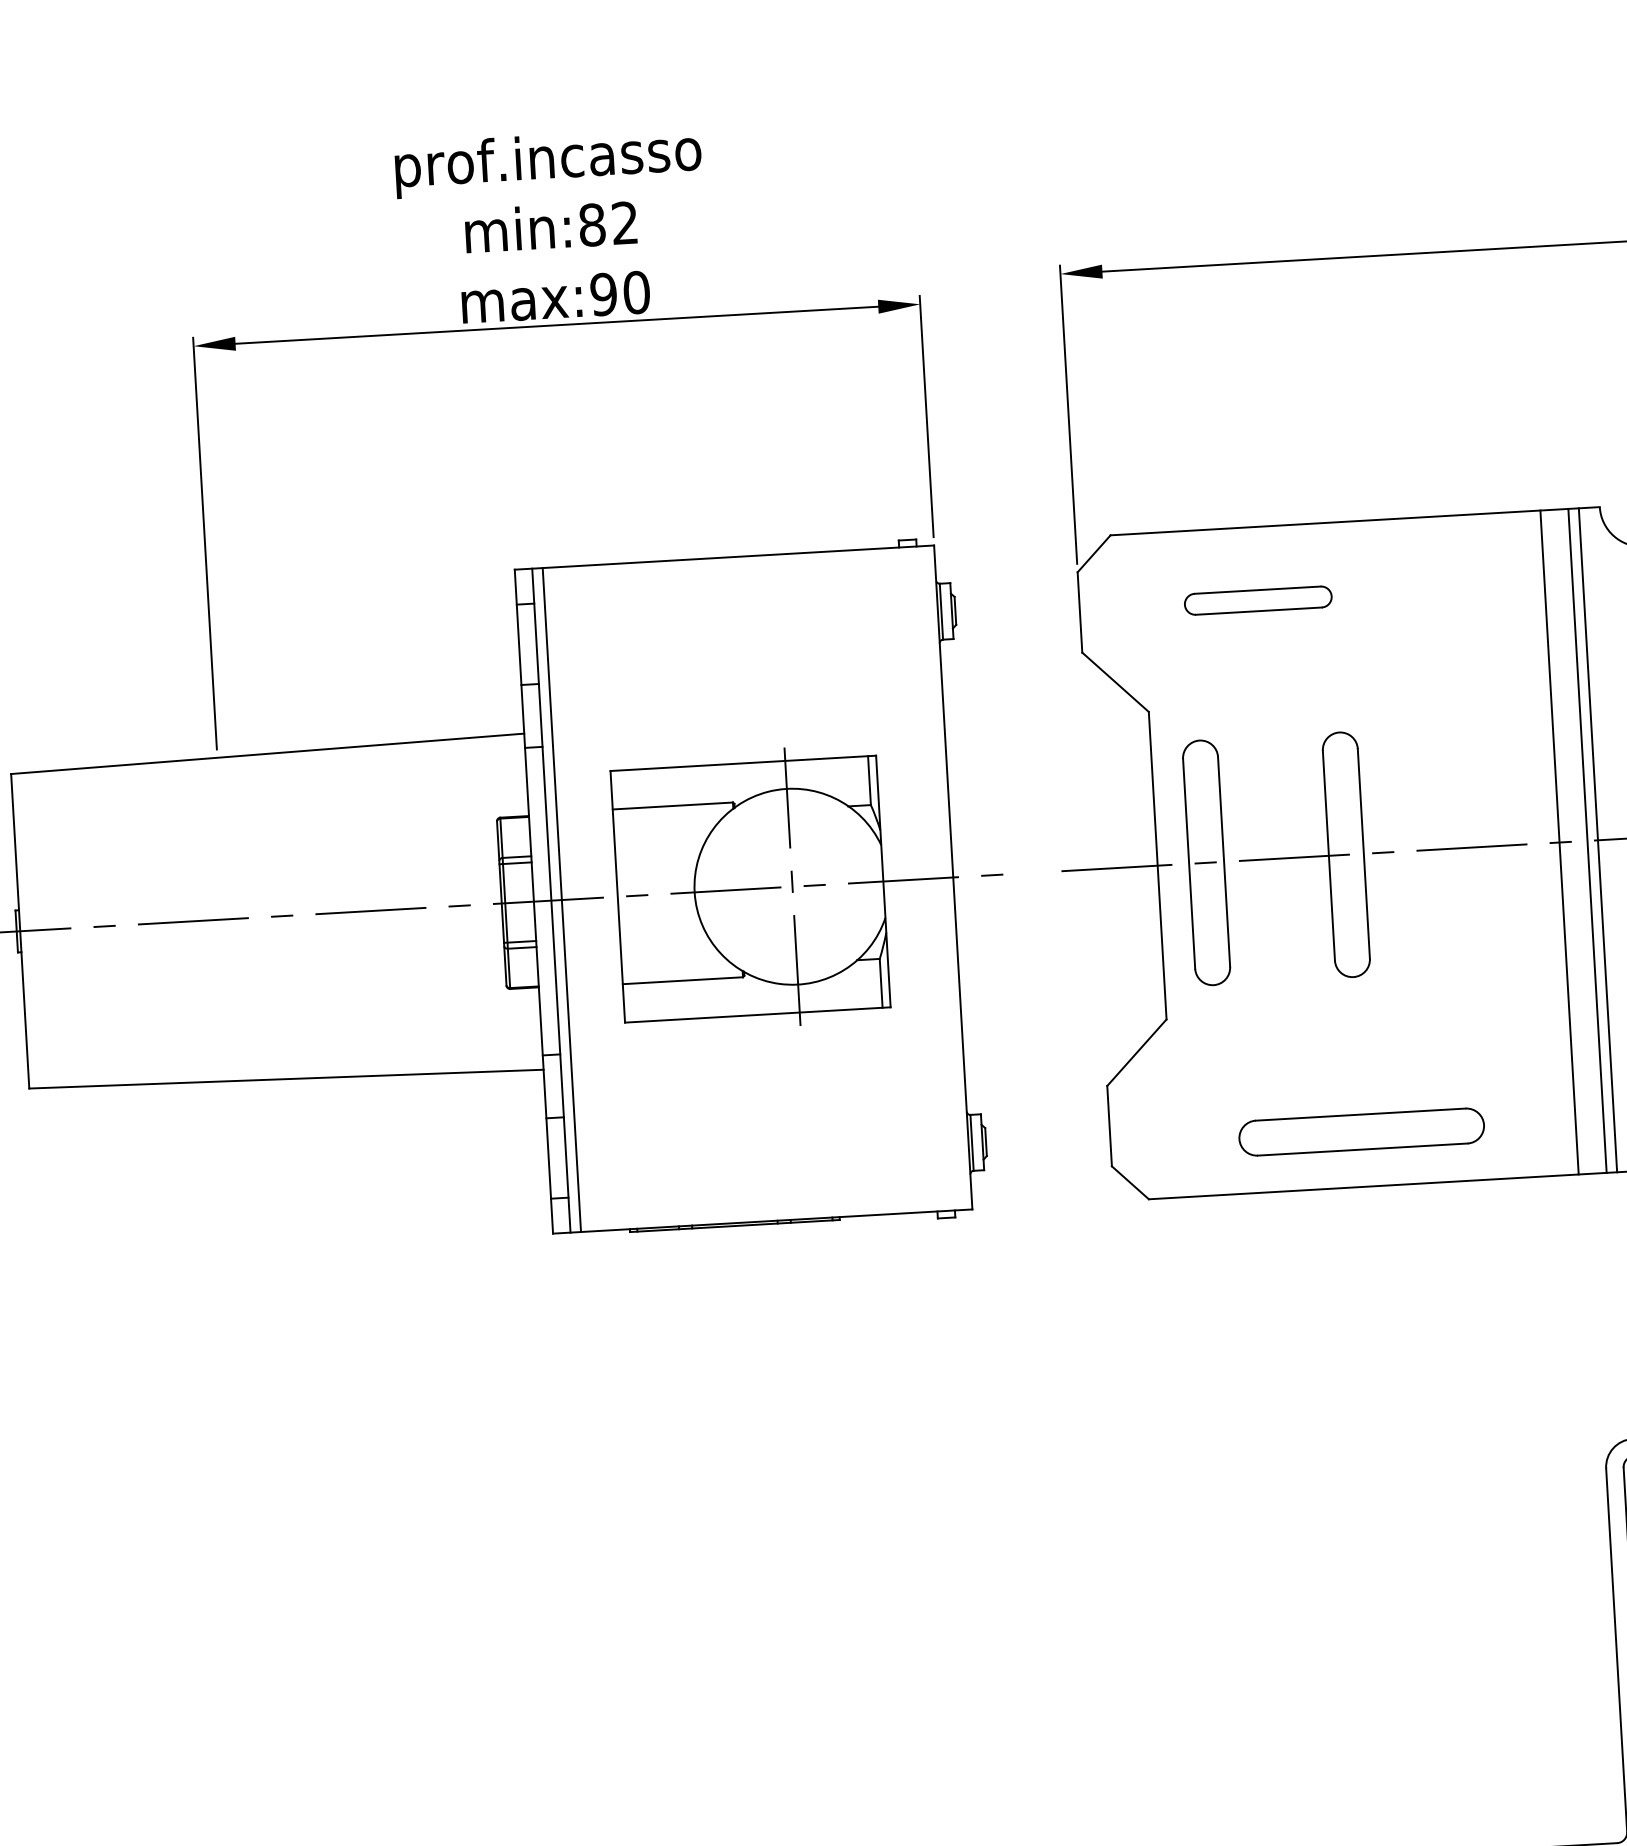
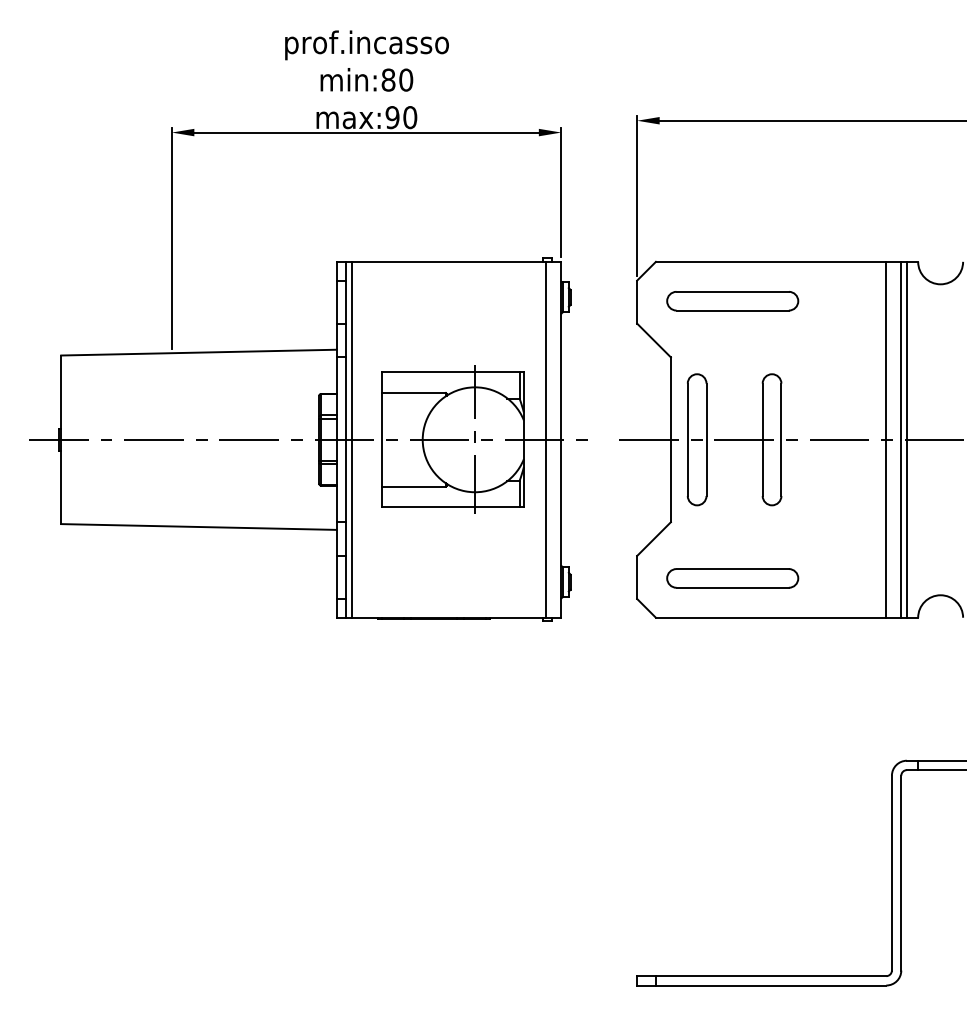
text: (625, 221) -> (406, 79), min:82 -> min:80
part: (1257, 601) -> (732, 301), size x1.67
line: (925, 878) -> (546, 439), added
part: (1361, 1132) -> (732, 578), moved

